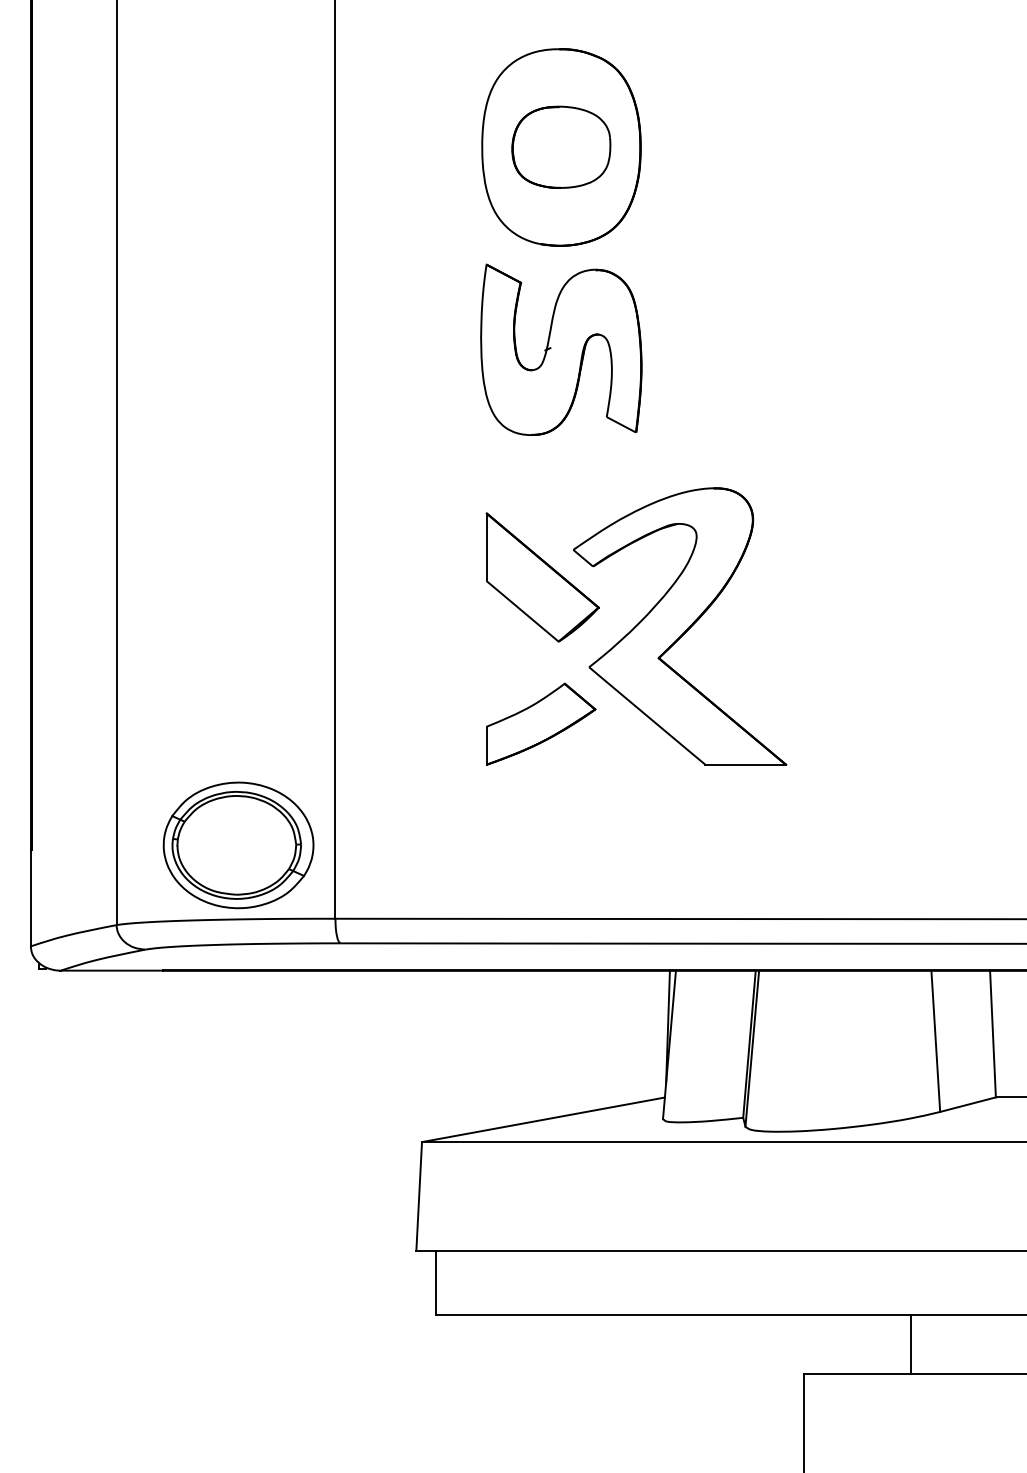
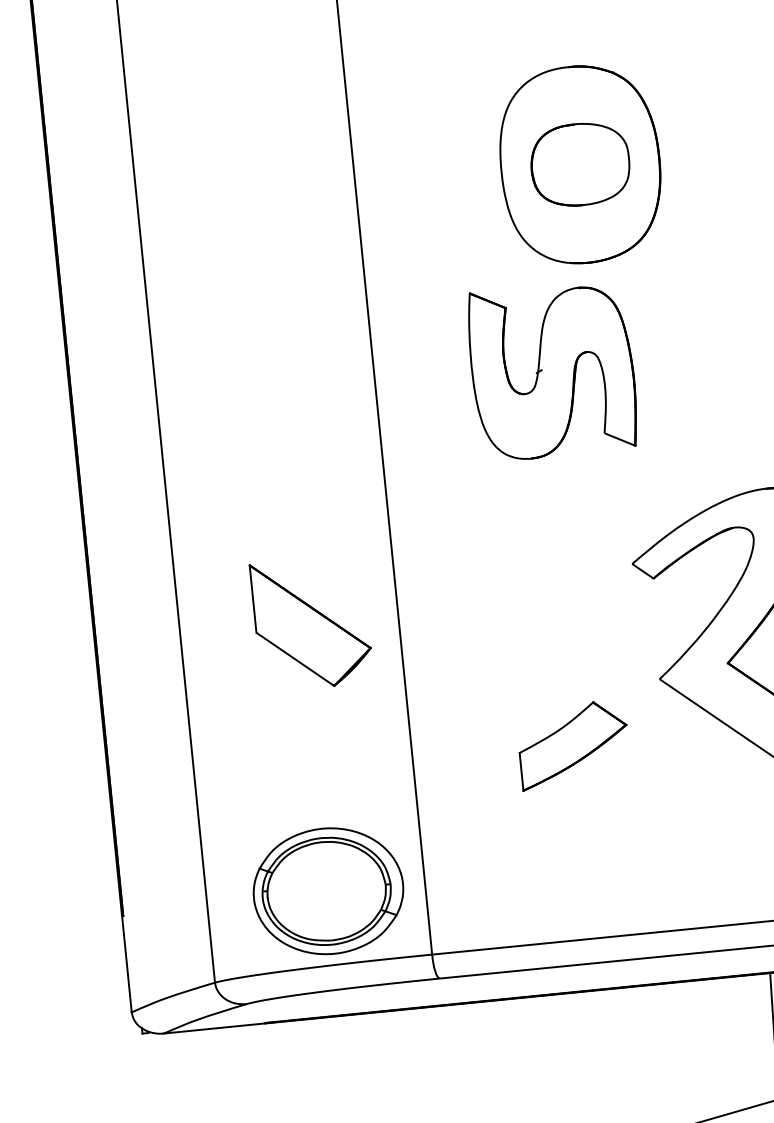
part: (561, 349) -> (552, 370), moved
part: (542, 577) -> (311, 623), moved
part: (541, 723) -> (574, 744), moved

